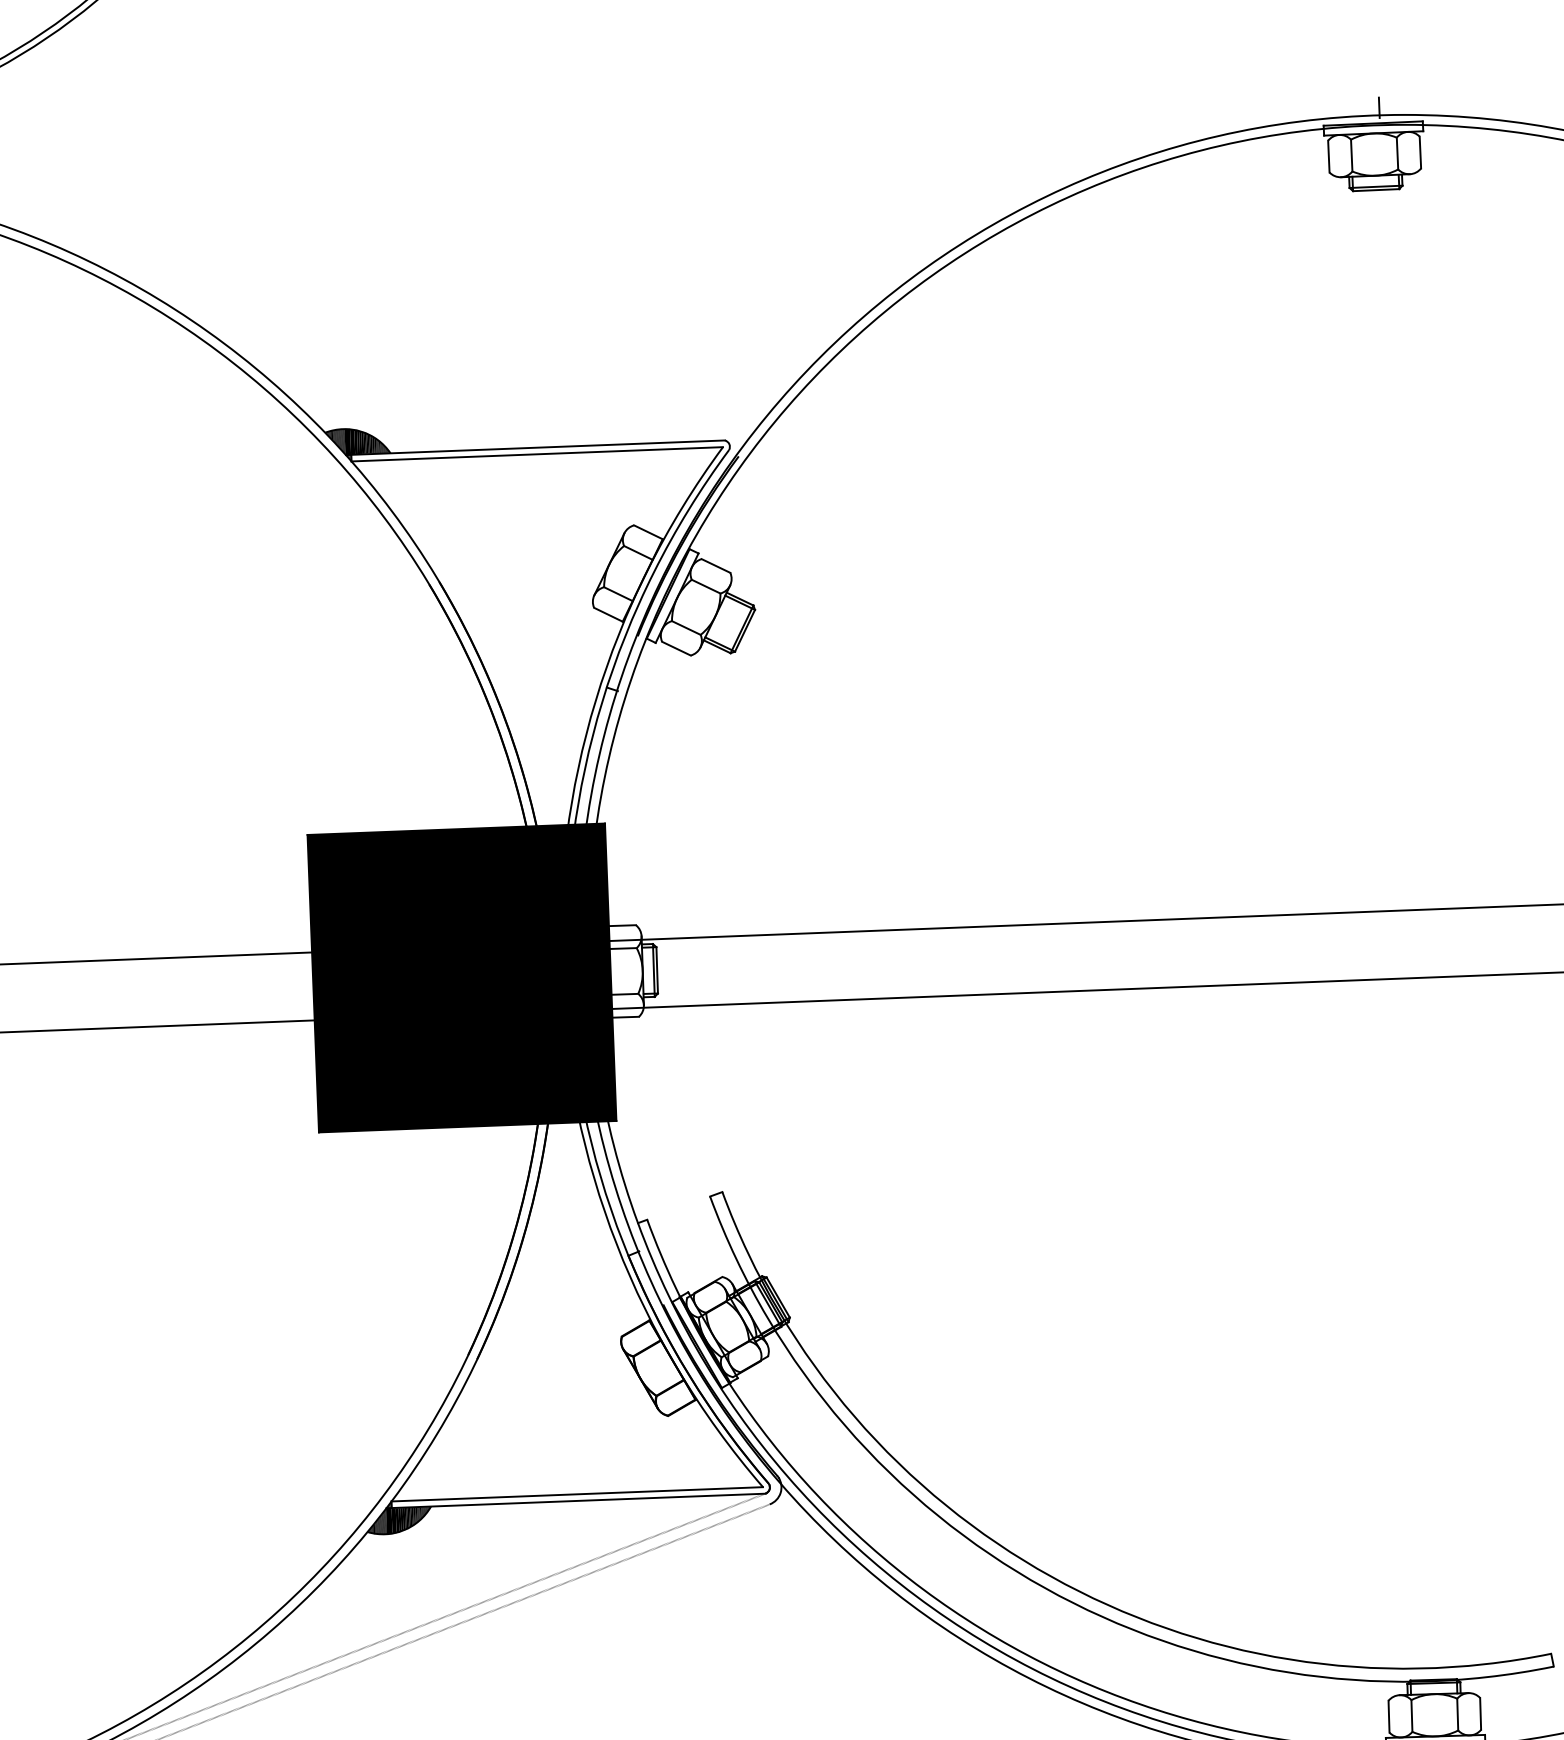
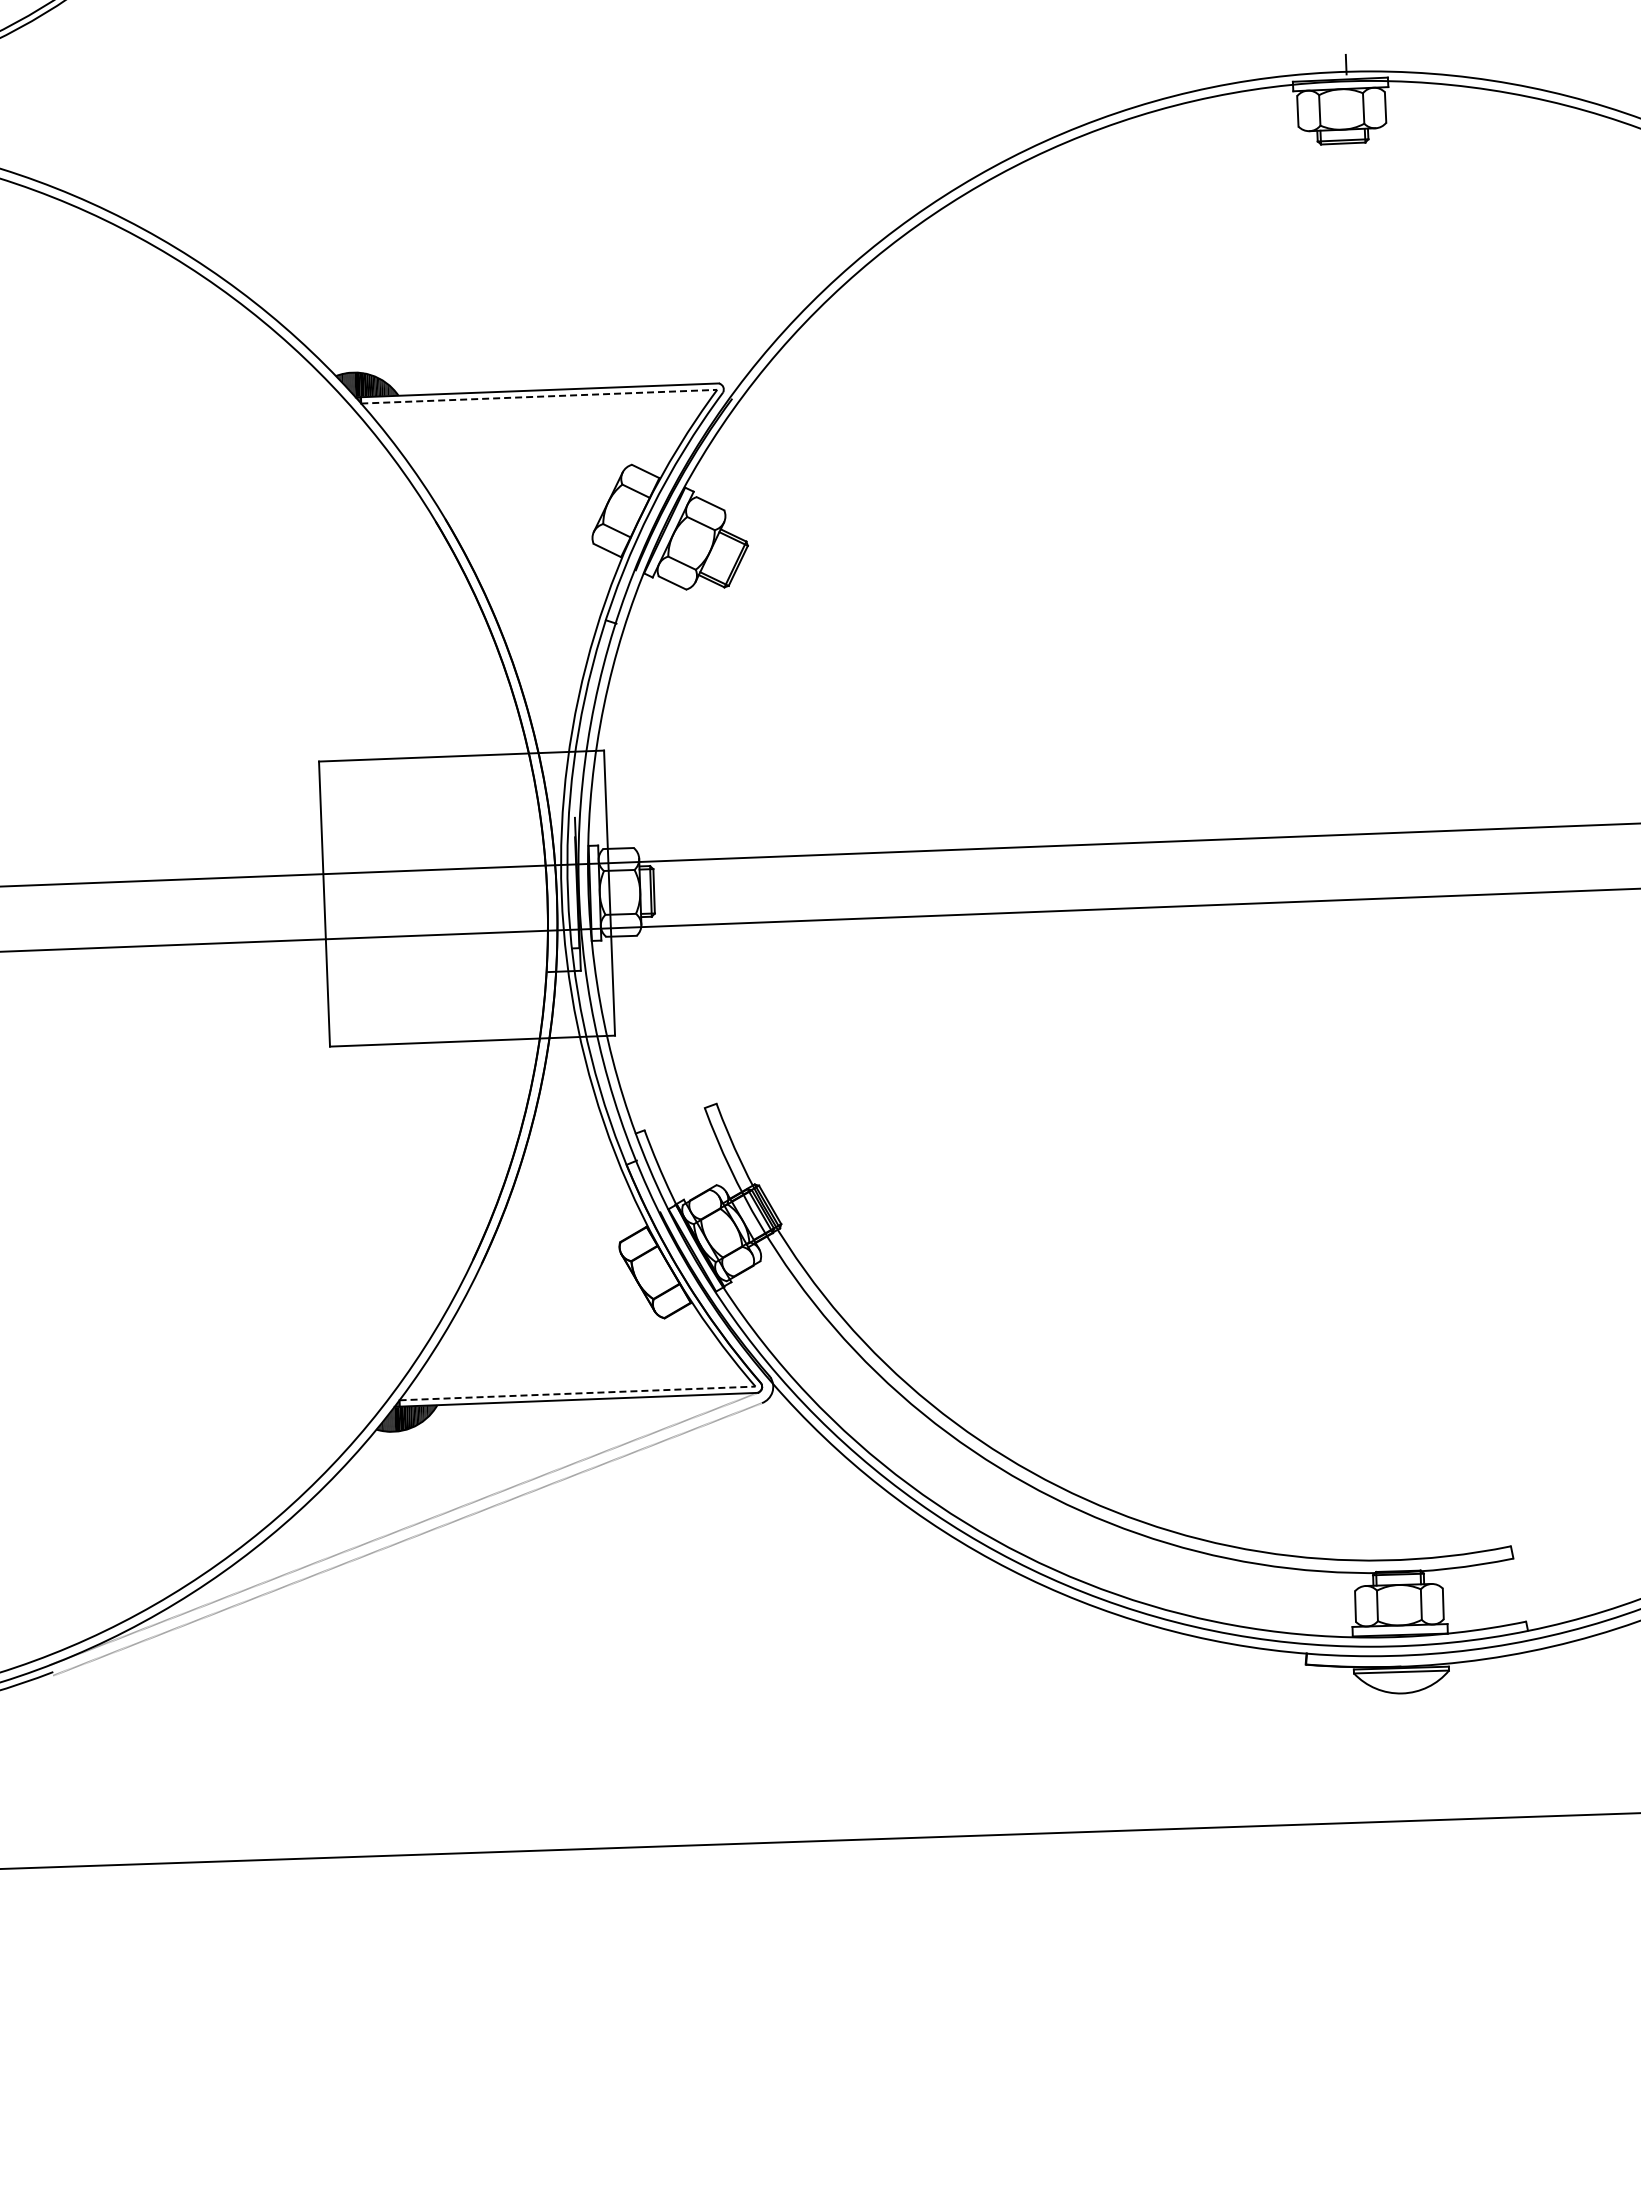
line: (537, 454) -> (539, 396), solid -> dashed
fill: (462, 977) -> (467, 898), removed
line: (578, 1494) -> (578, 1393), solid -> dashed

